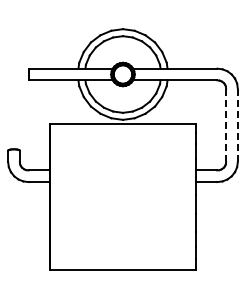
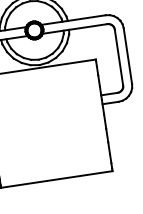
line: (226, 125) -> (119, 57), dashed -> solid
line: (237, 125) -> (127, 56), dashed -> solid

